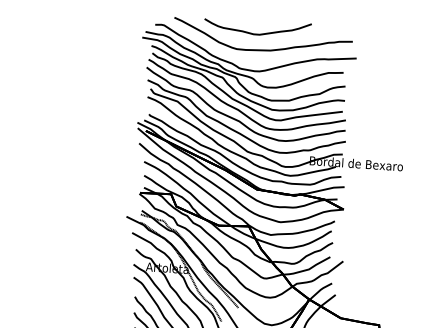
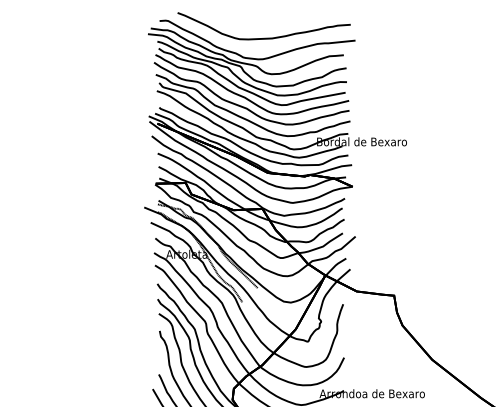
curve: (260, 33) -> (261, 22), removed

